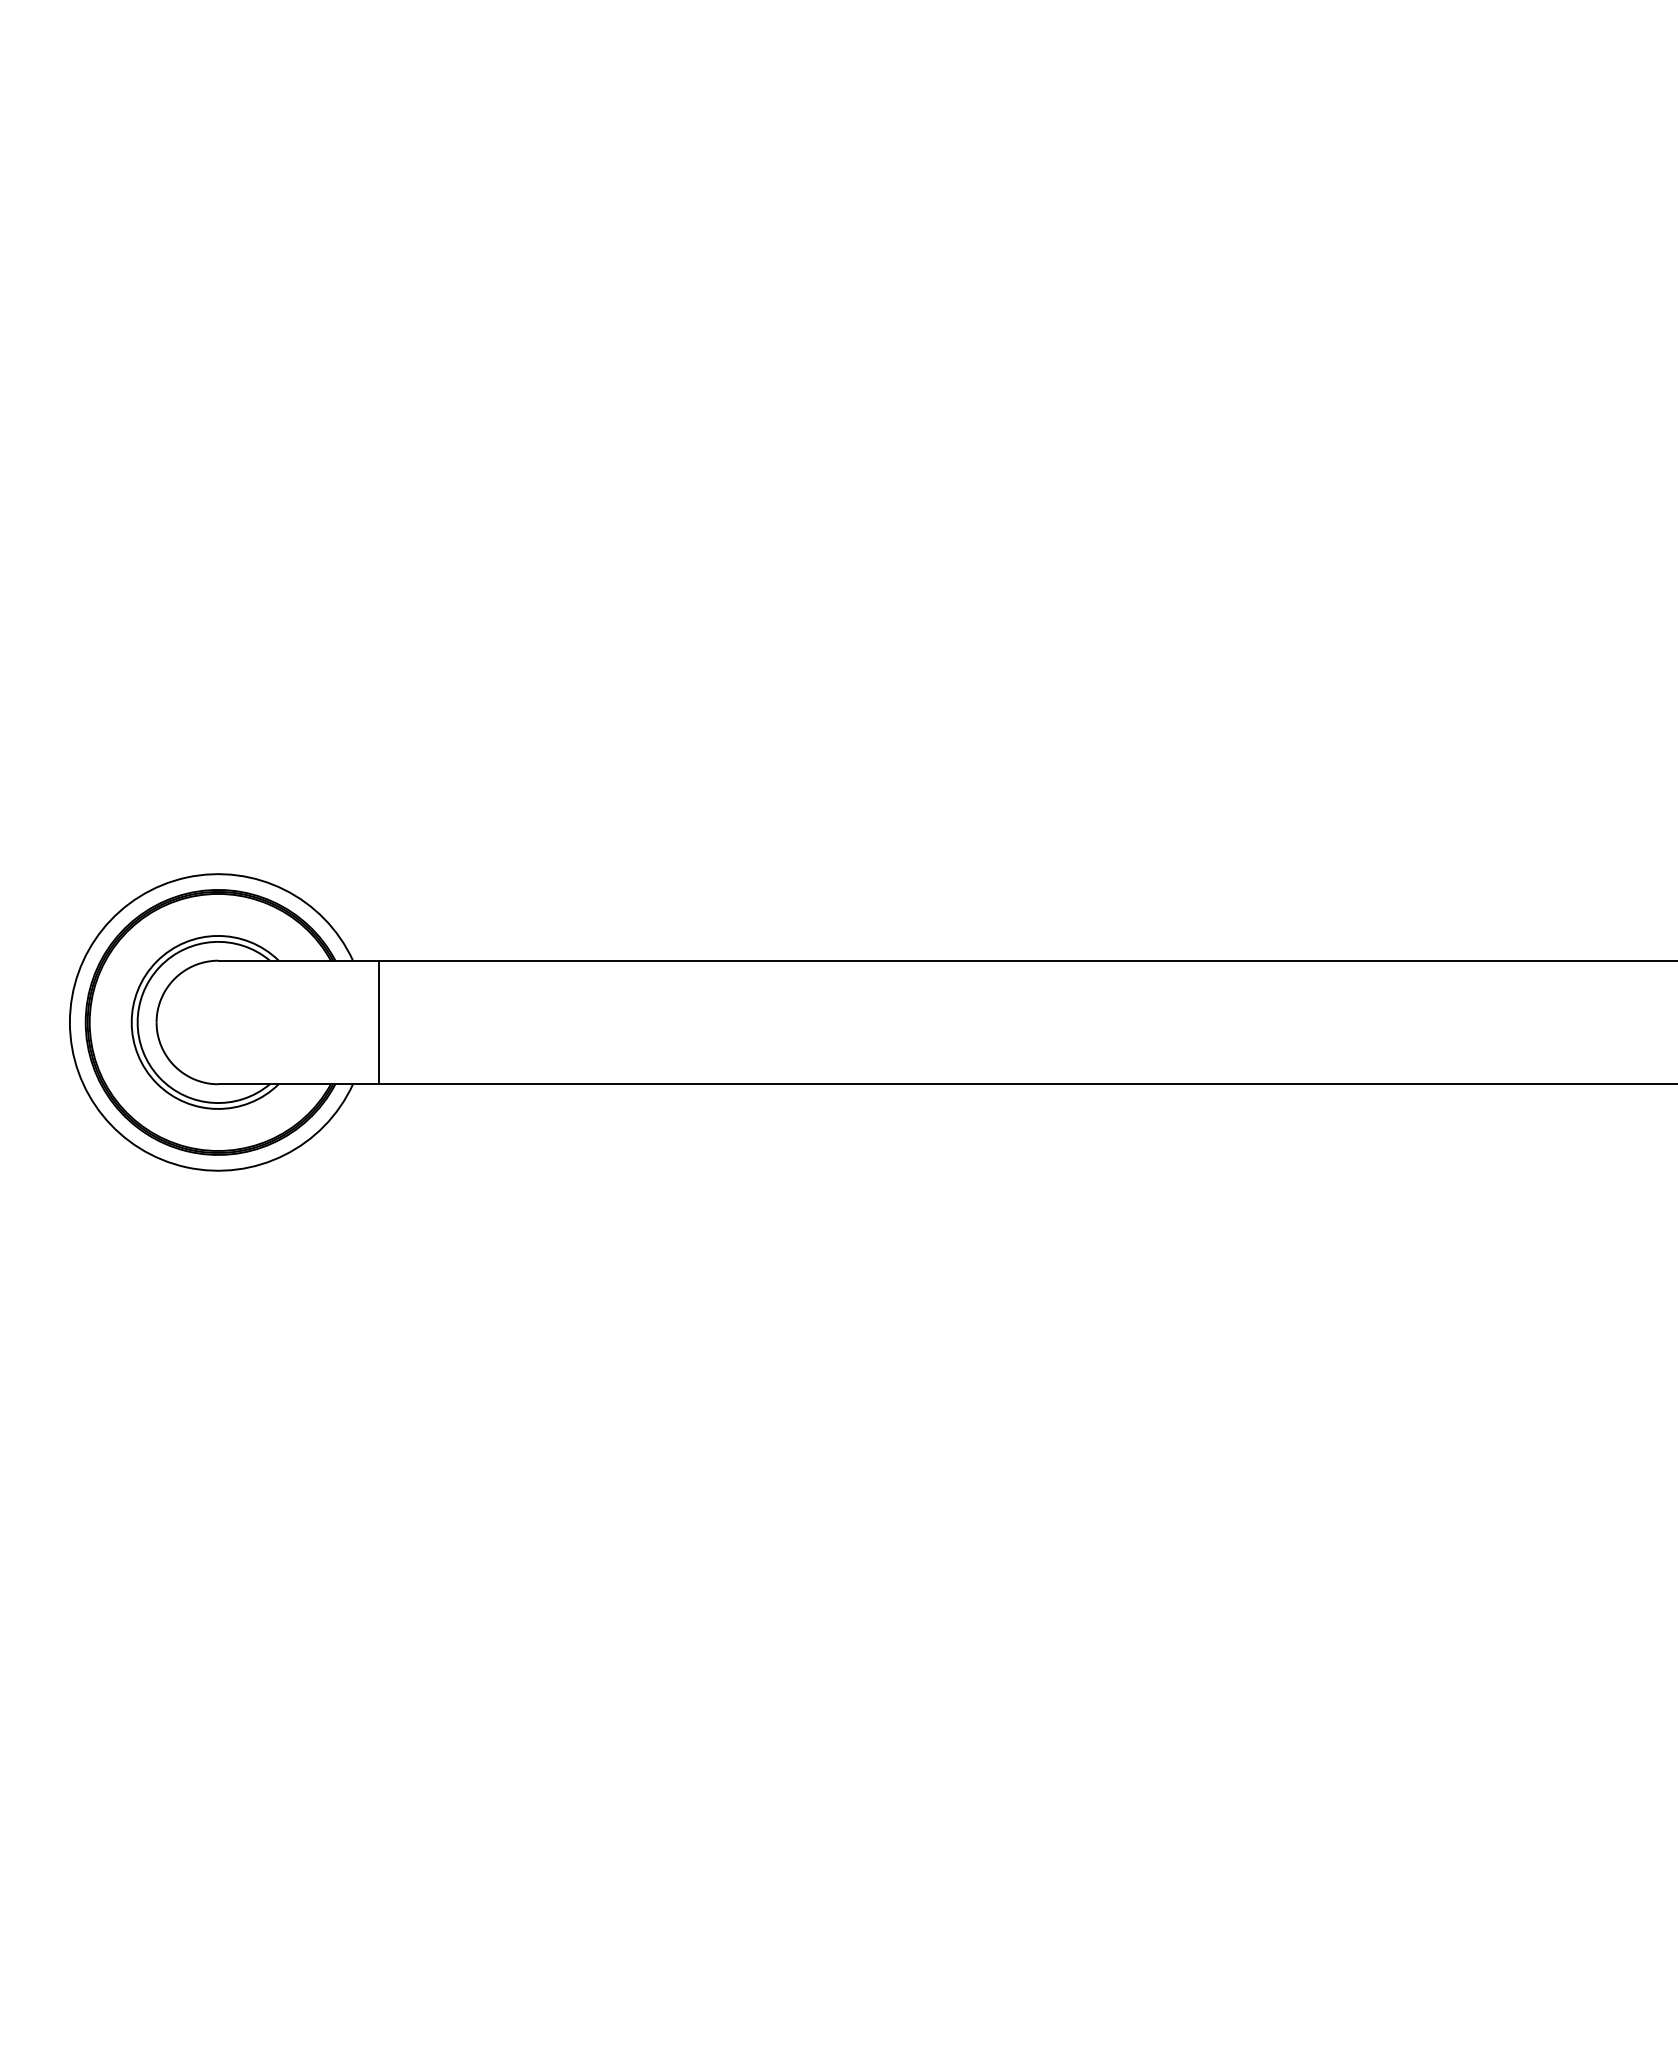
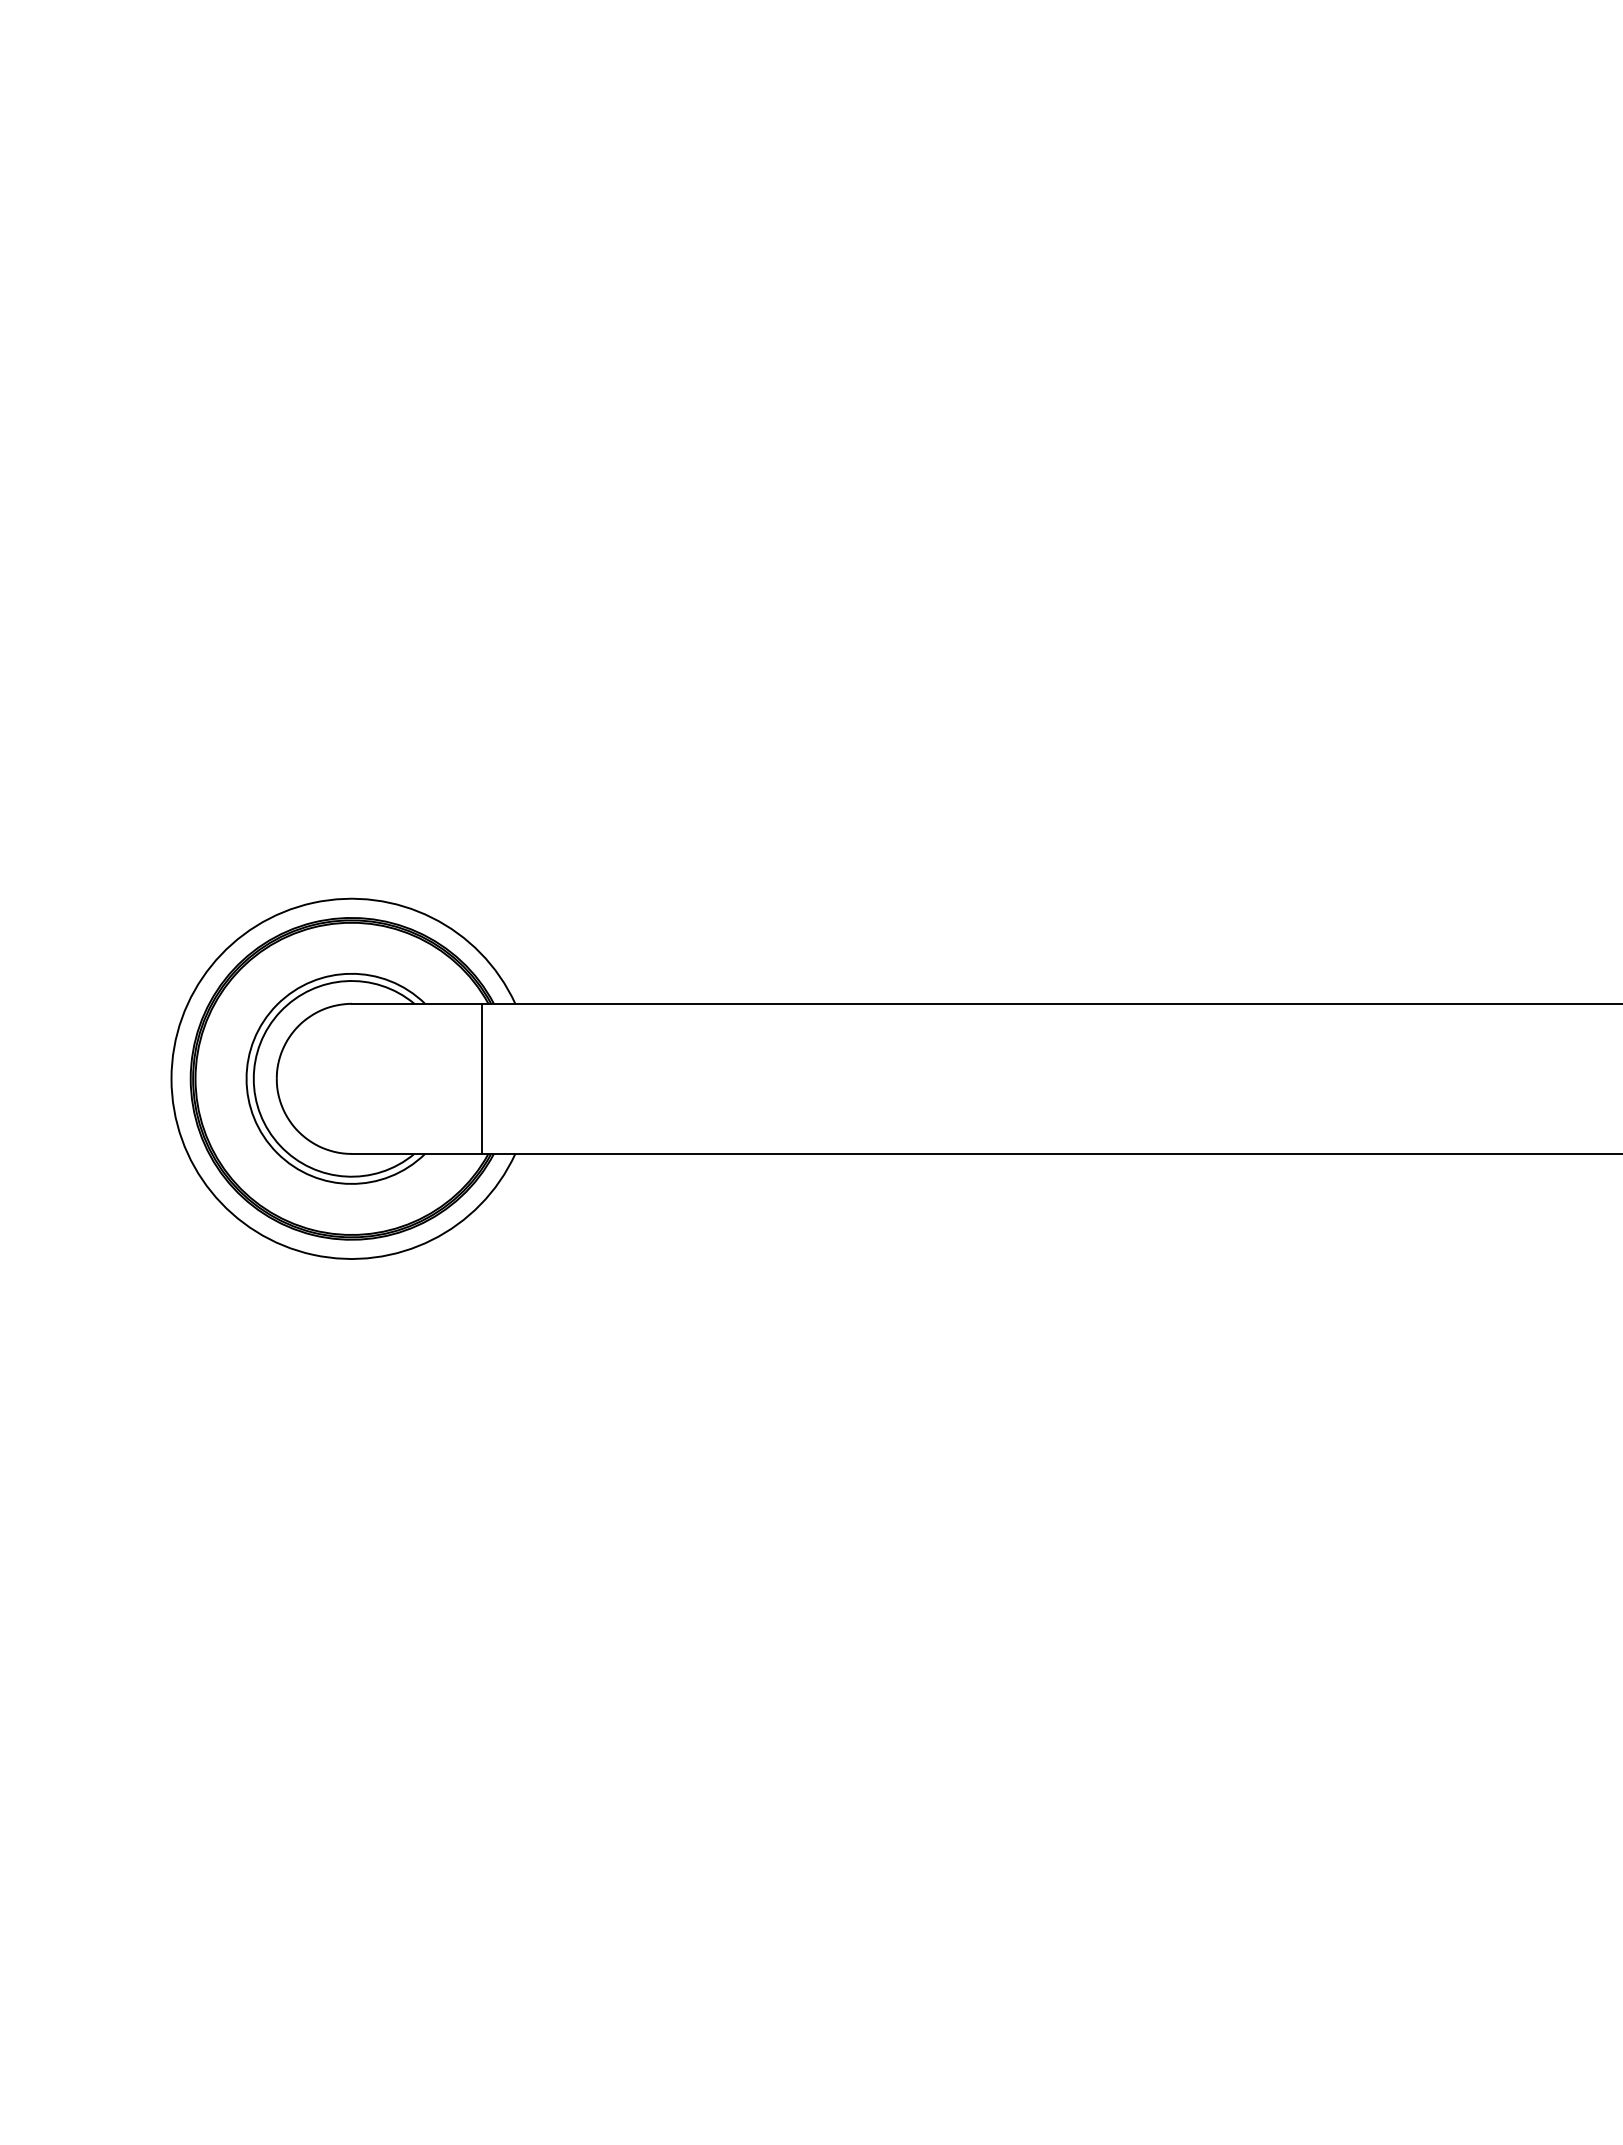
line: (378, 1022) -> (481, 1078), moved

